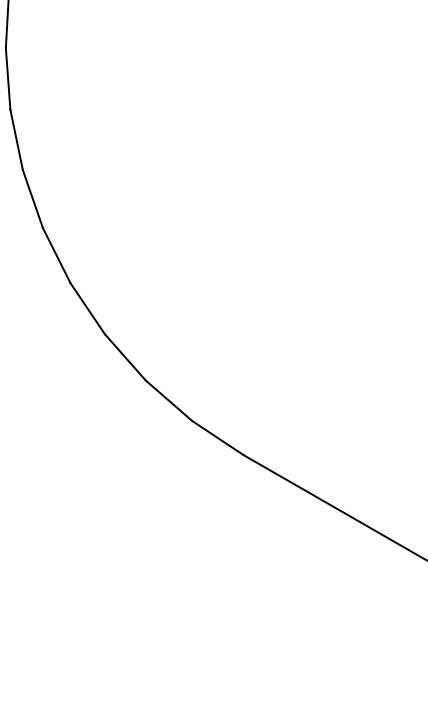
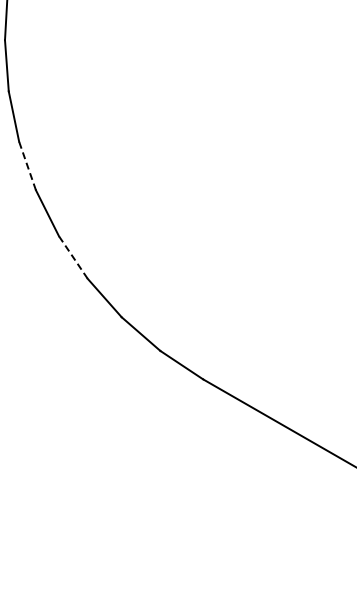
line: (32, 198) -> (27, 165), solid -> dashed
line: (88, 308) -> (73, 257), solid -> dashed

